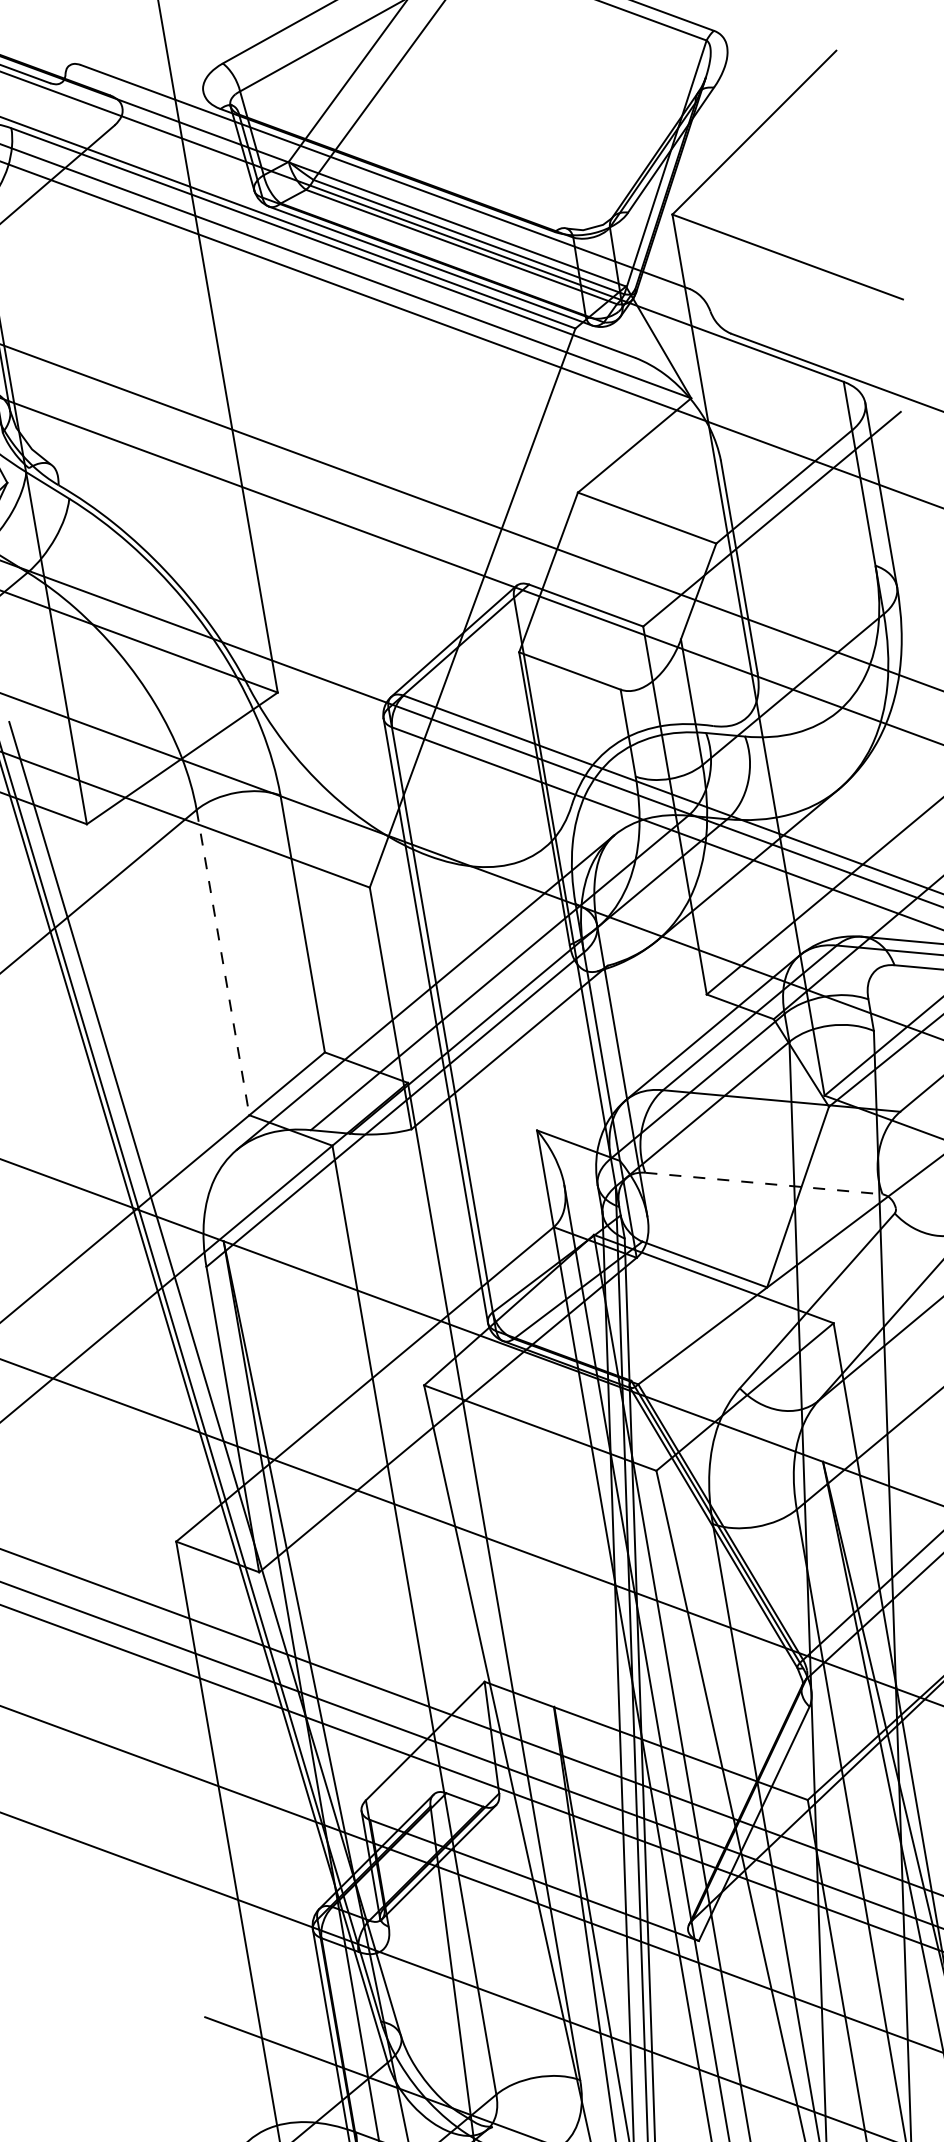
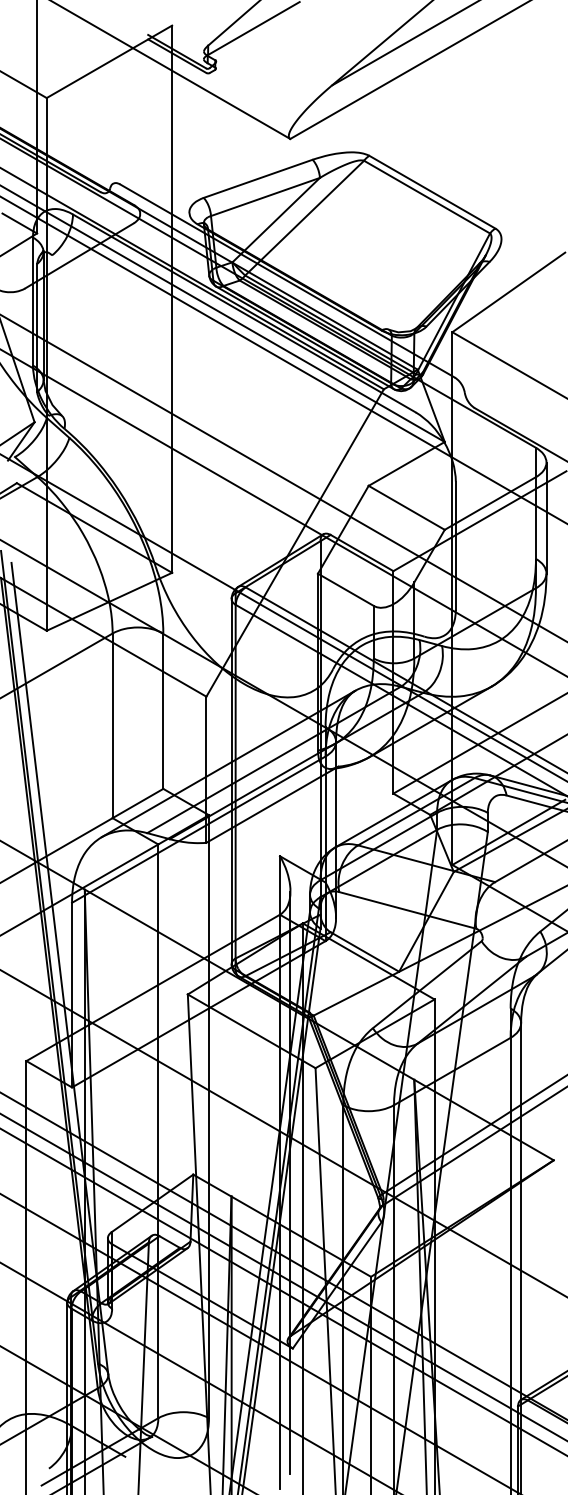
line: (222, 963) -> (112, 726), dashed -> solid
line: (763, 1183) -> (407, 910), dashed -> solid

